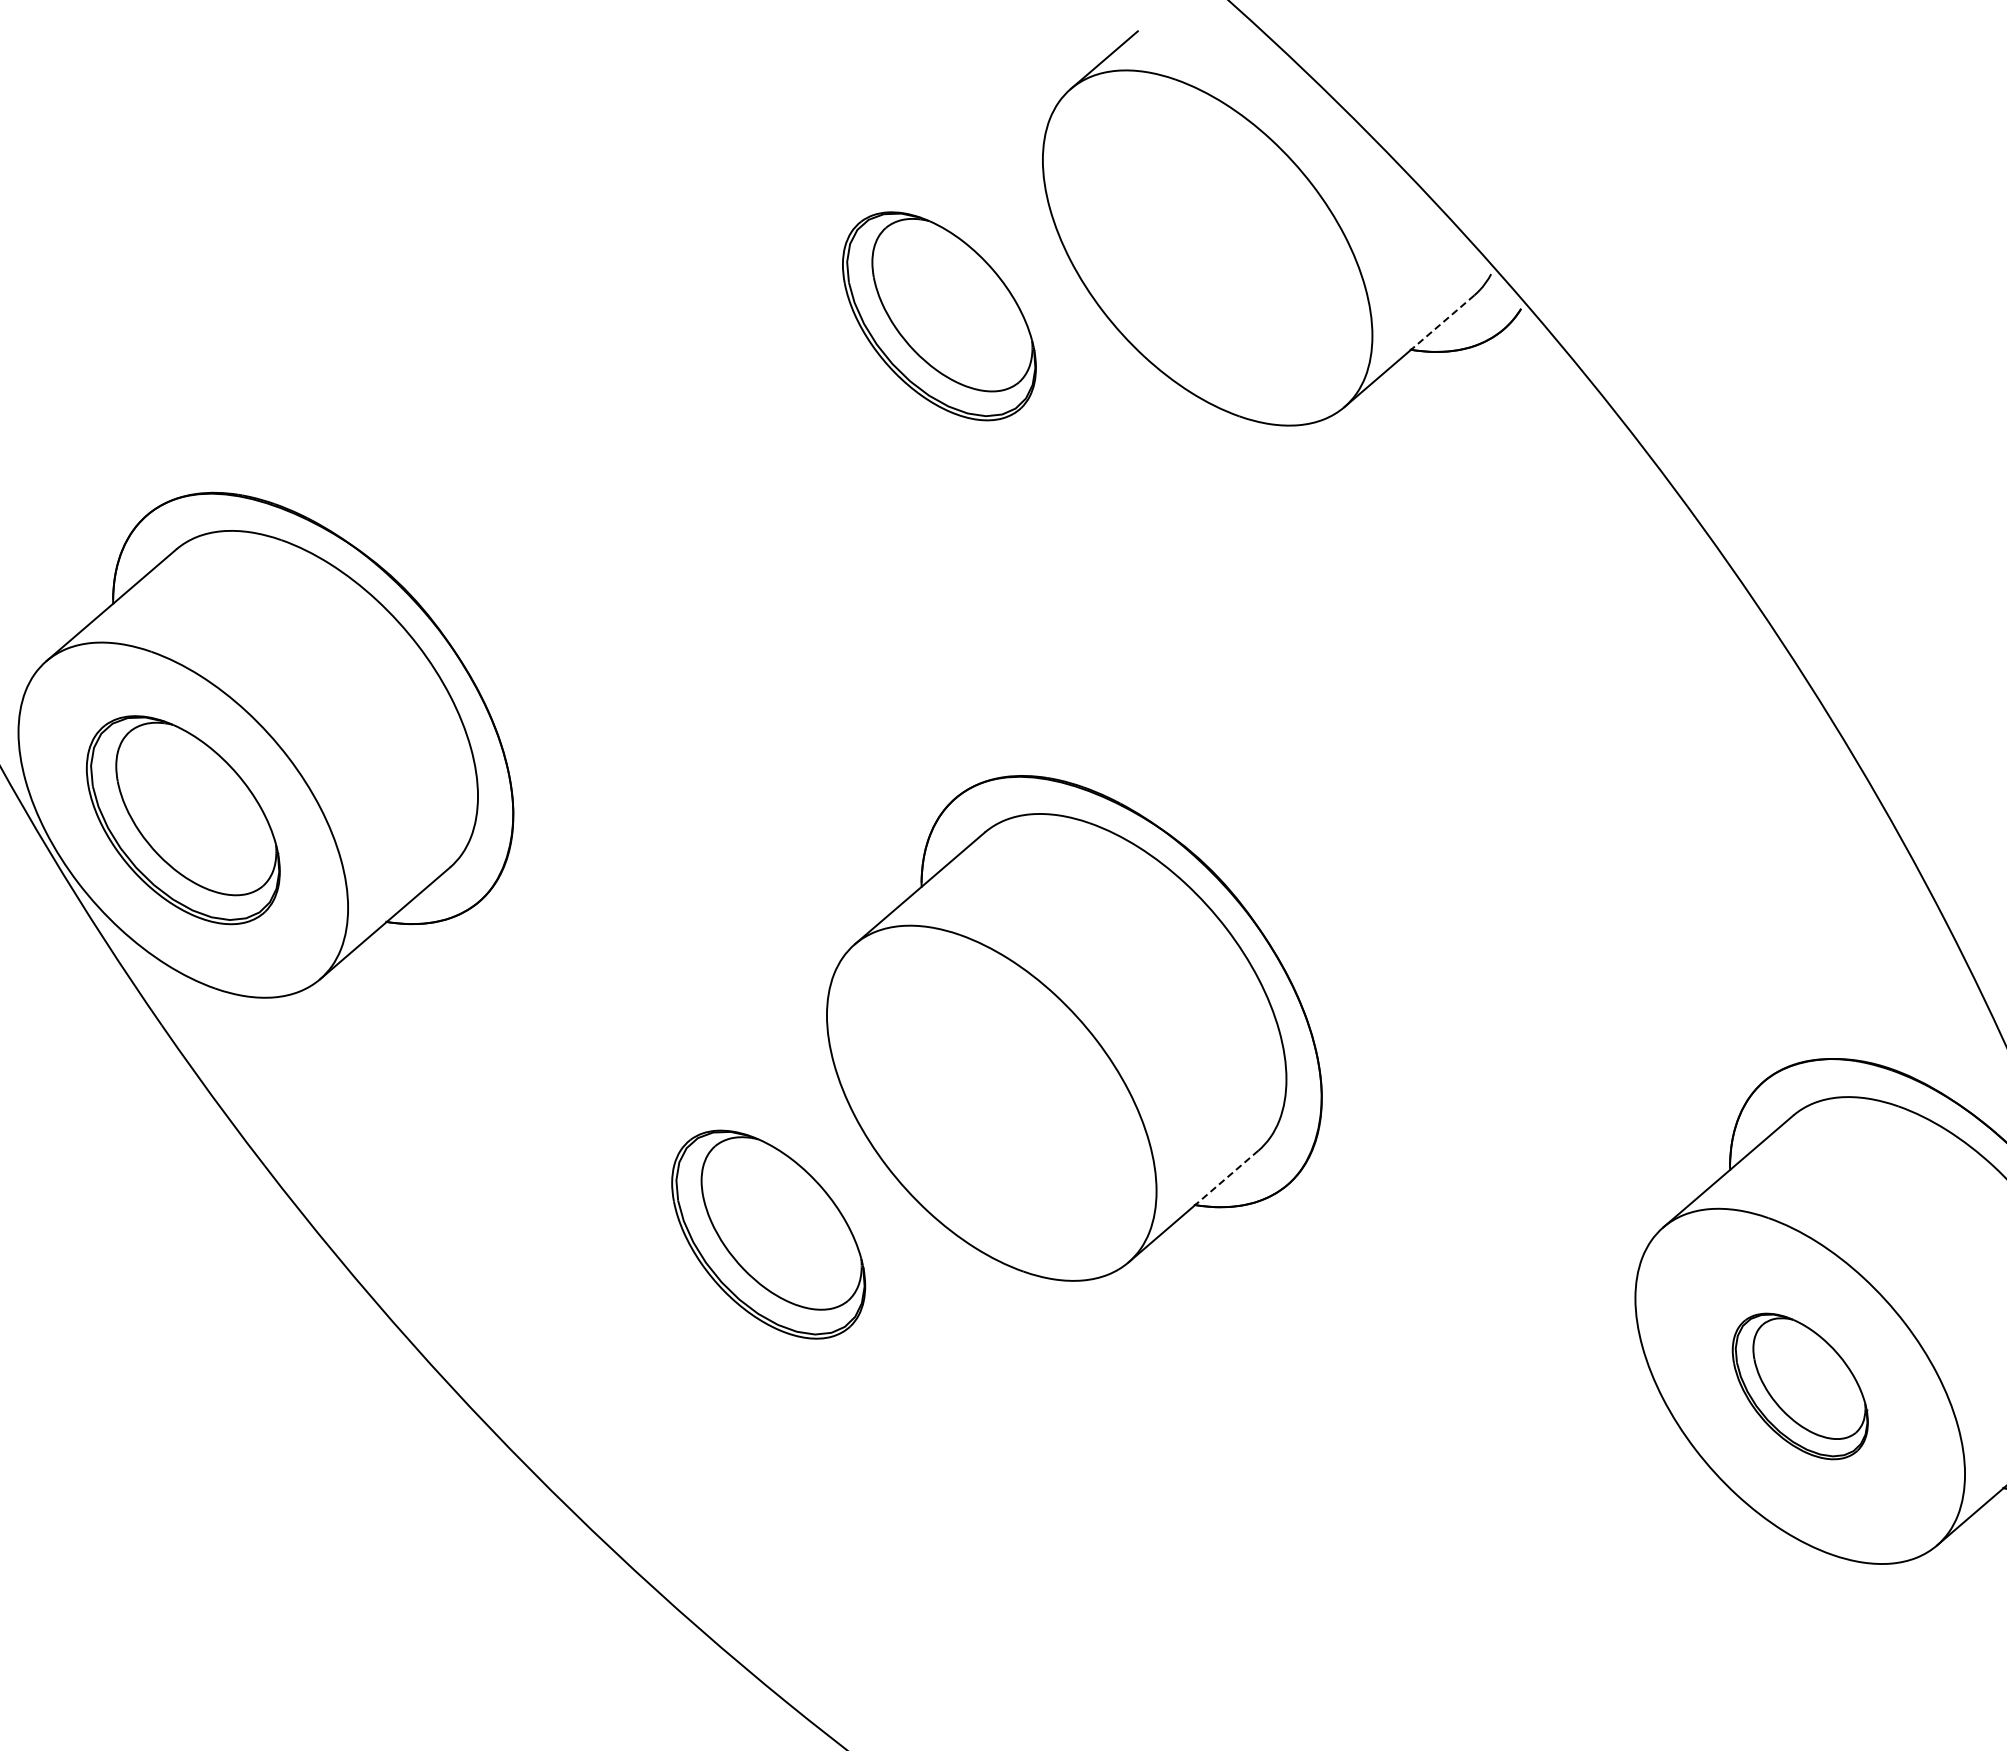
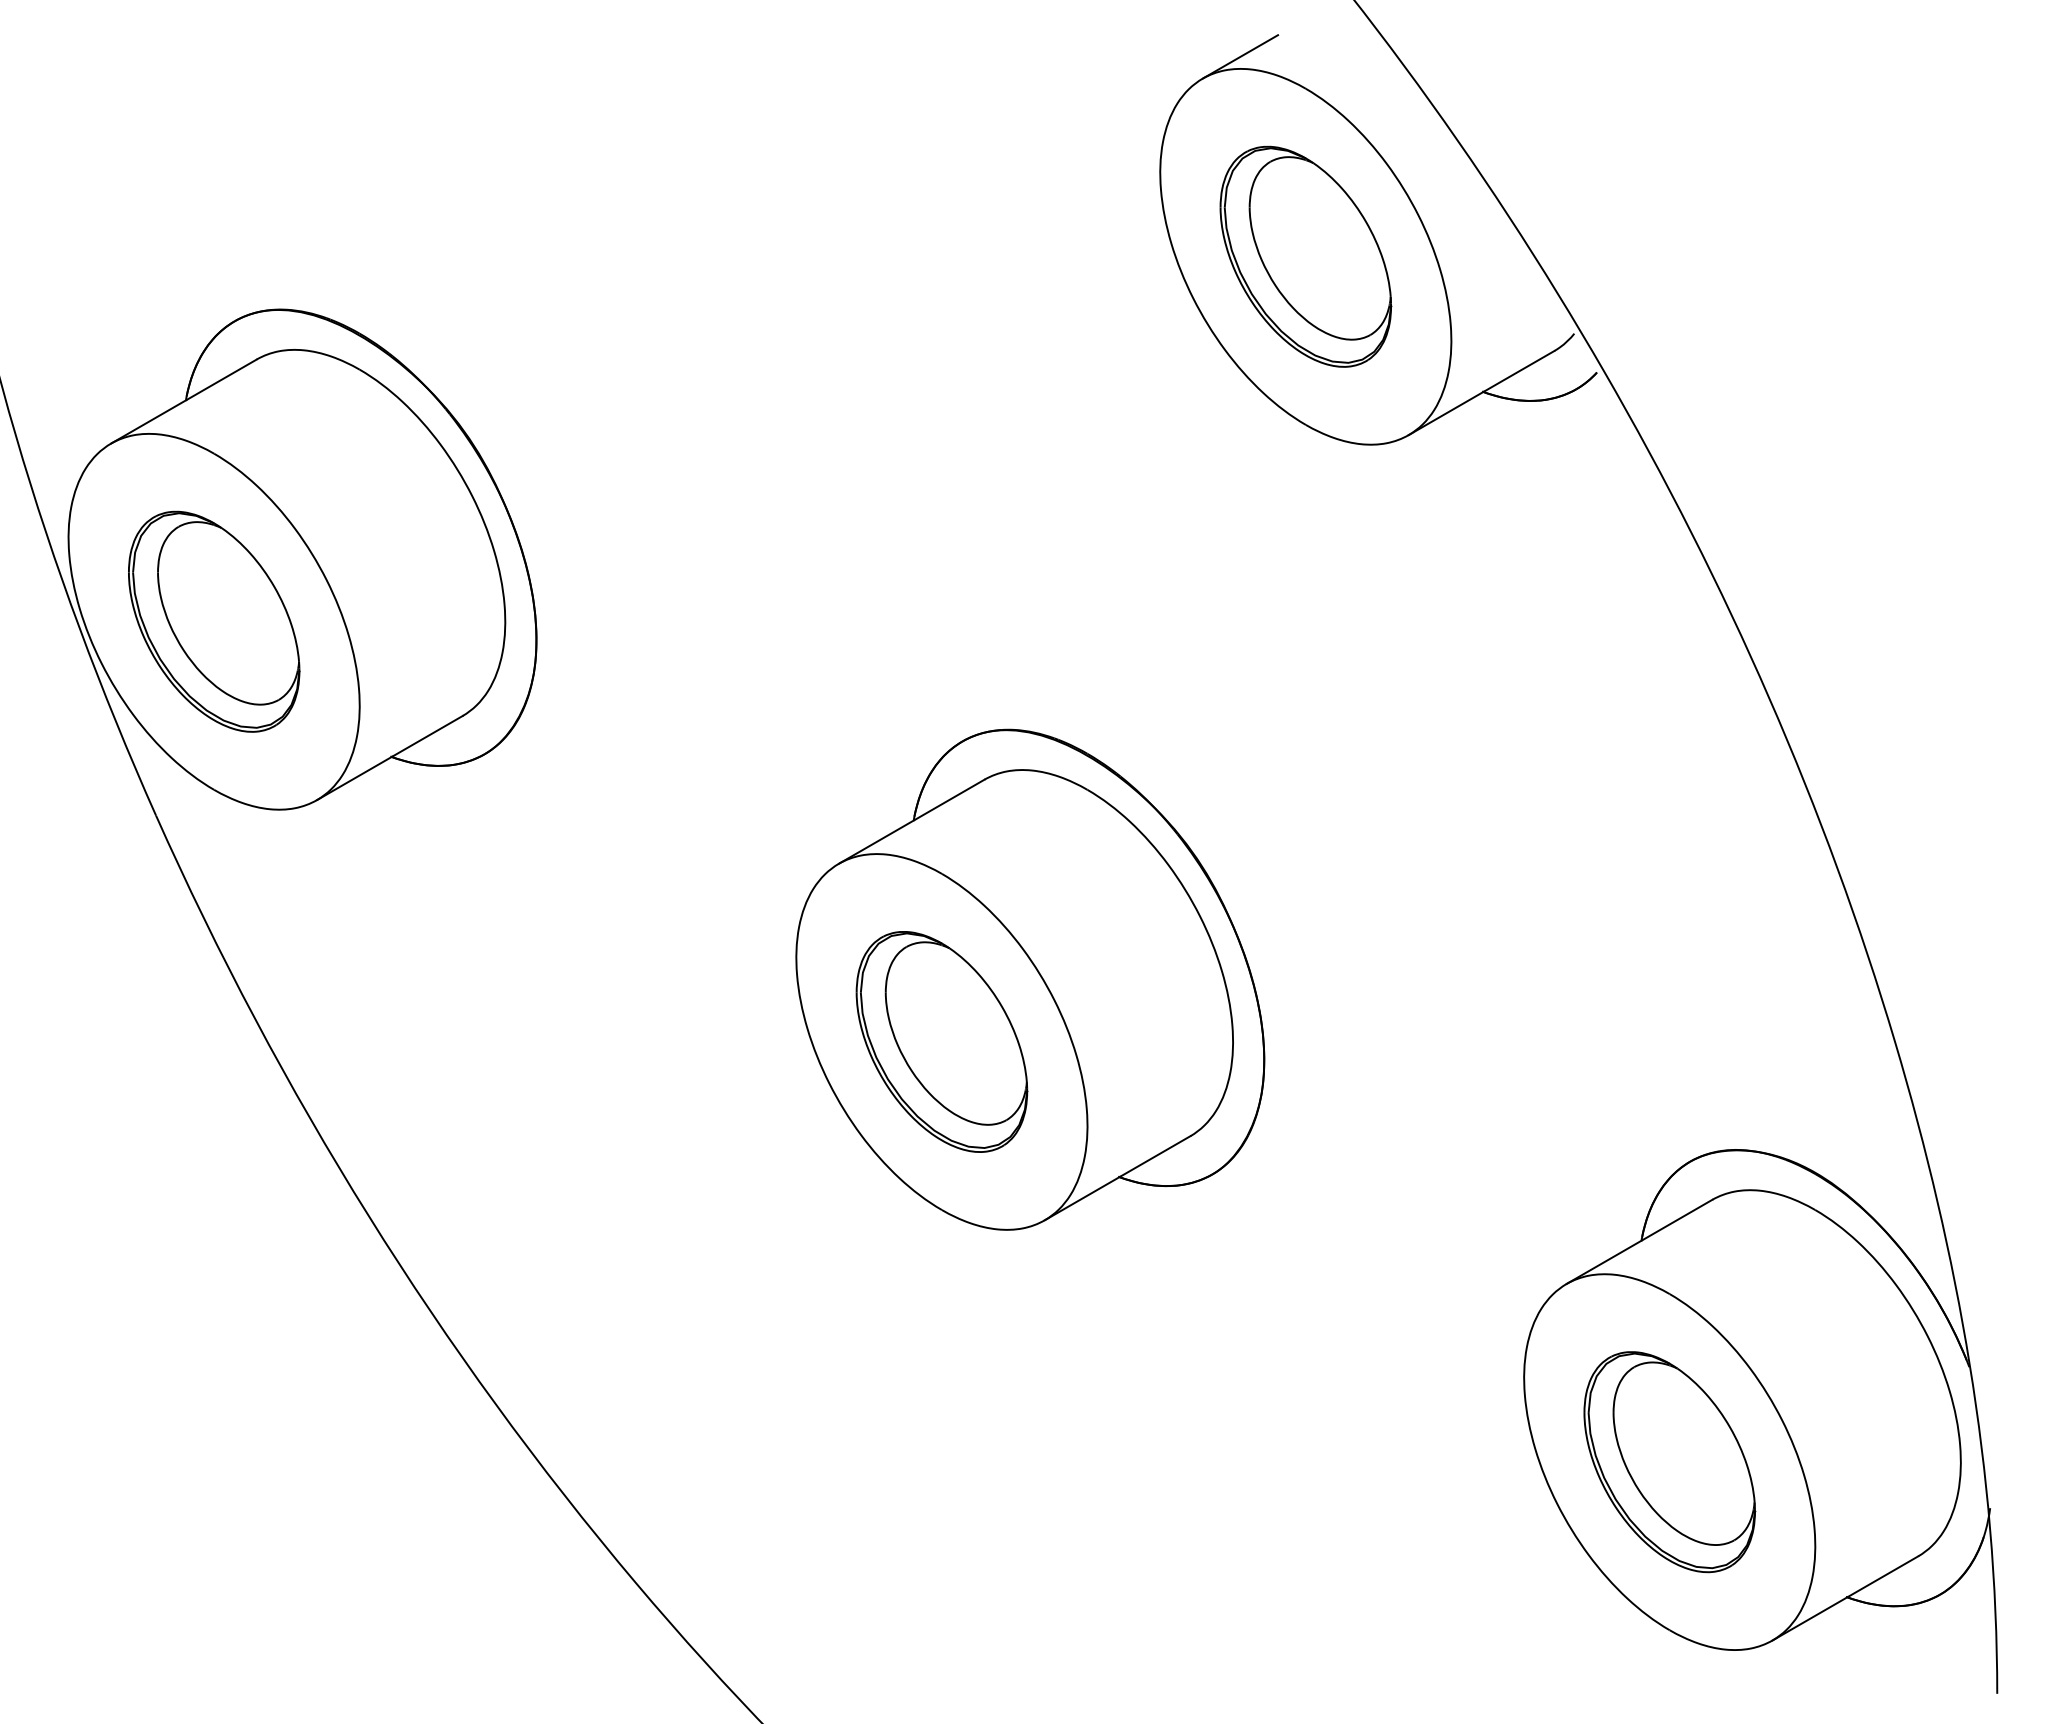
part: (939, 316) -> (1305, 256), moved
line: (1443, 322) -> (1519, 371), dashed -> solid
line: (1227, 1177) -> (1155, 1156), dashed -> solid
part: (768, 1234) -> (941, 1041), moved
part: (1800, 1386) -> (1669, 1462), size x1.43

